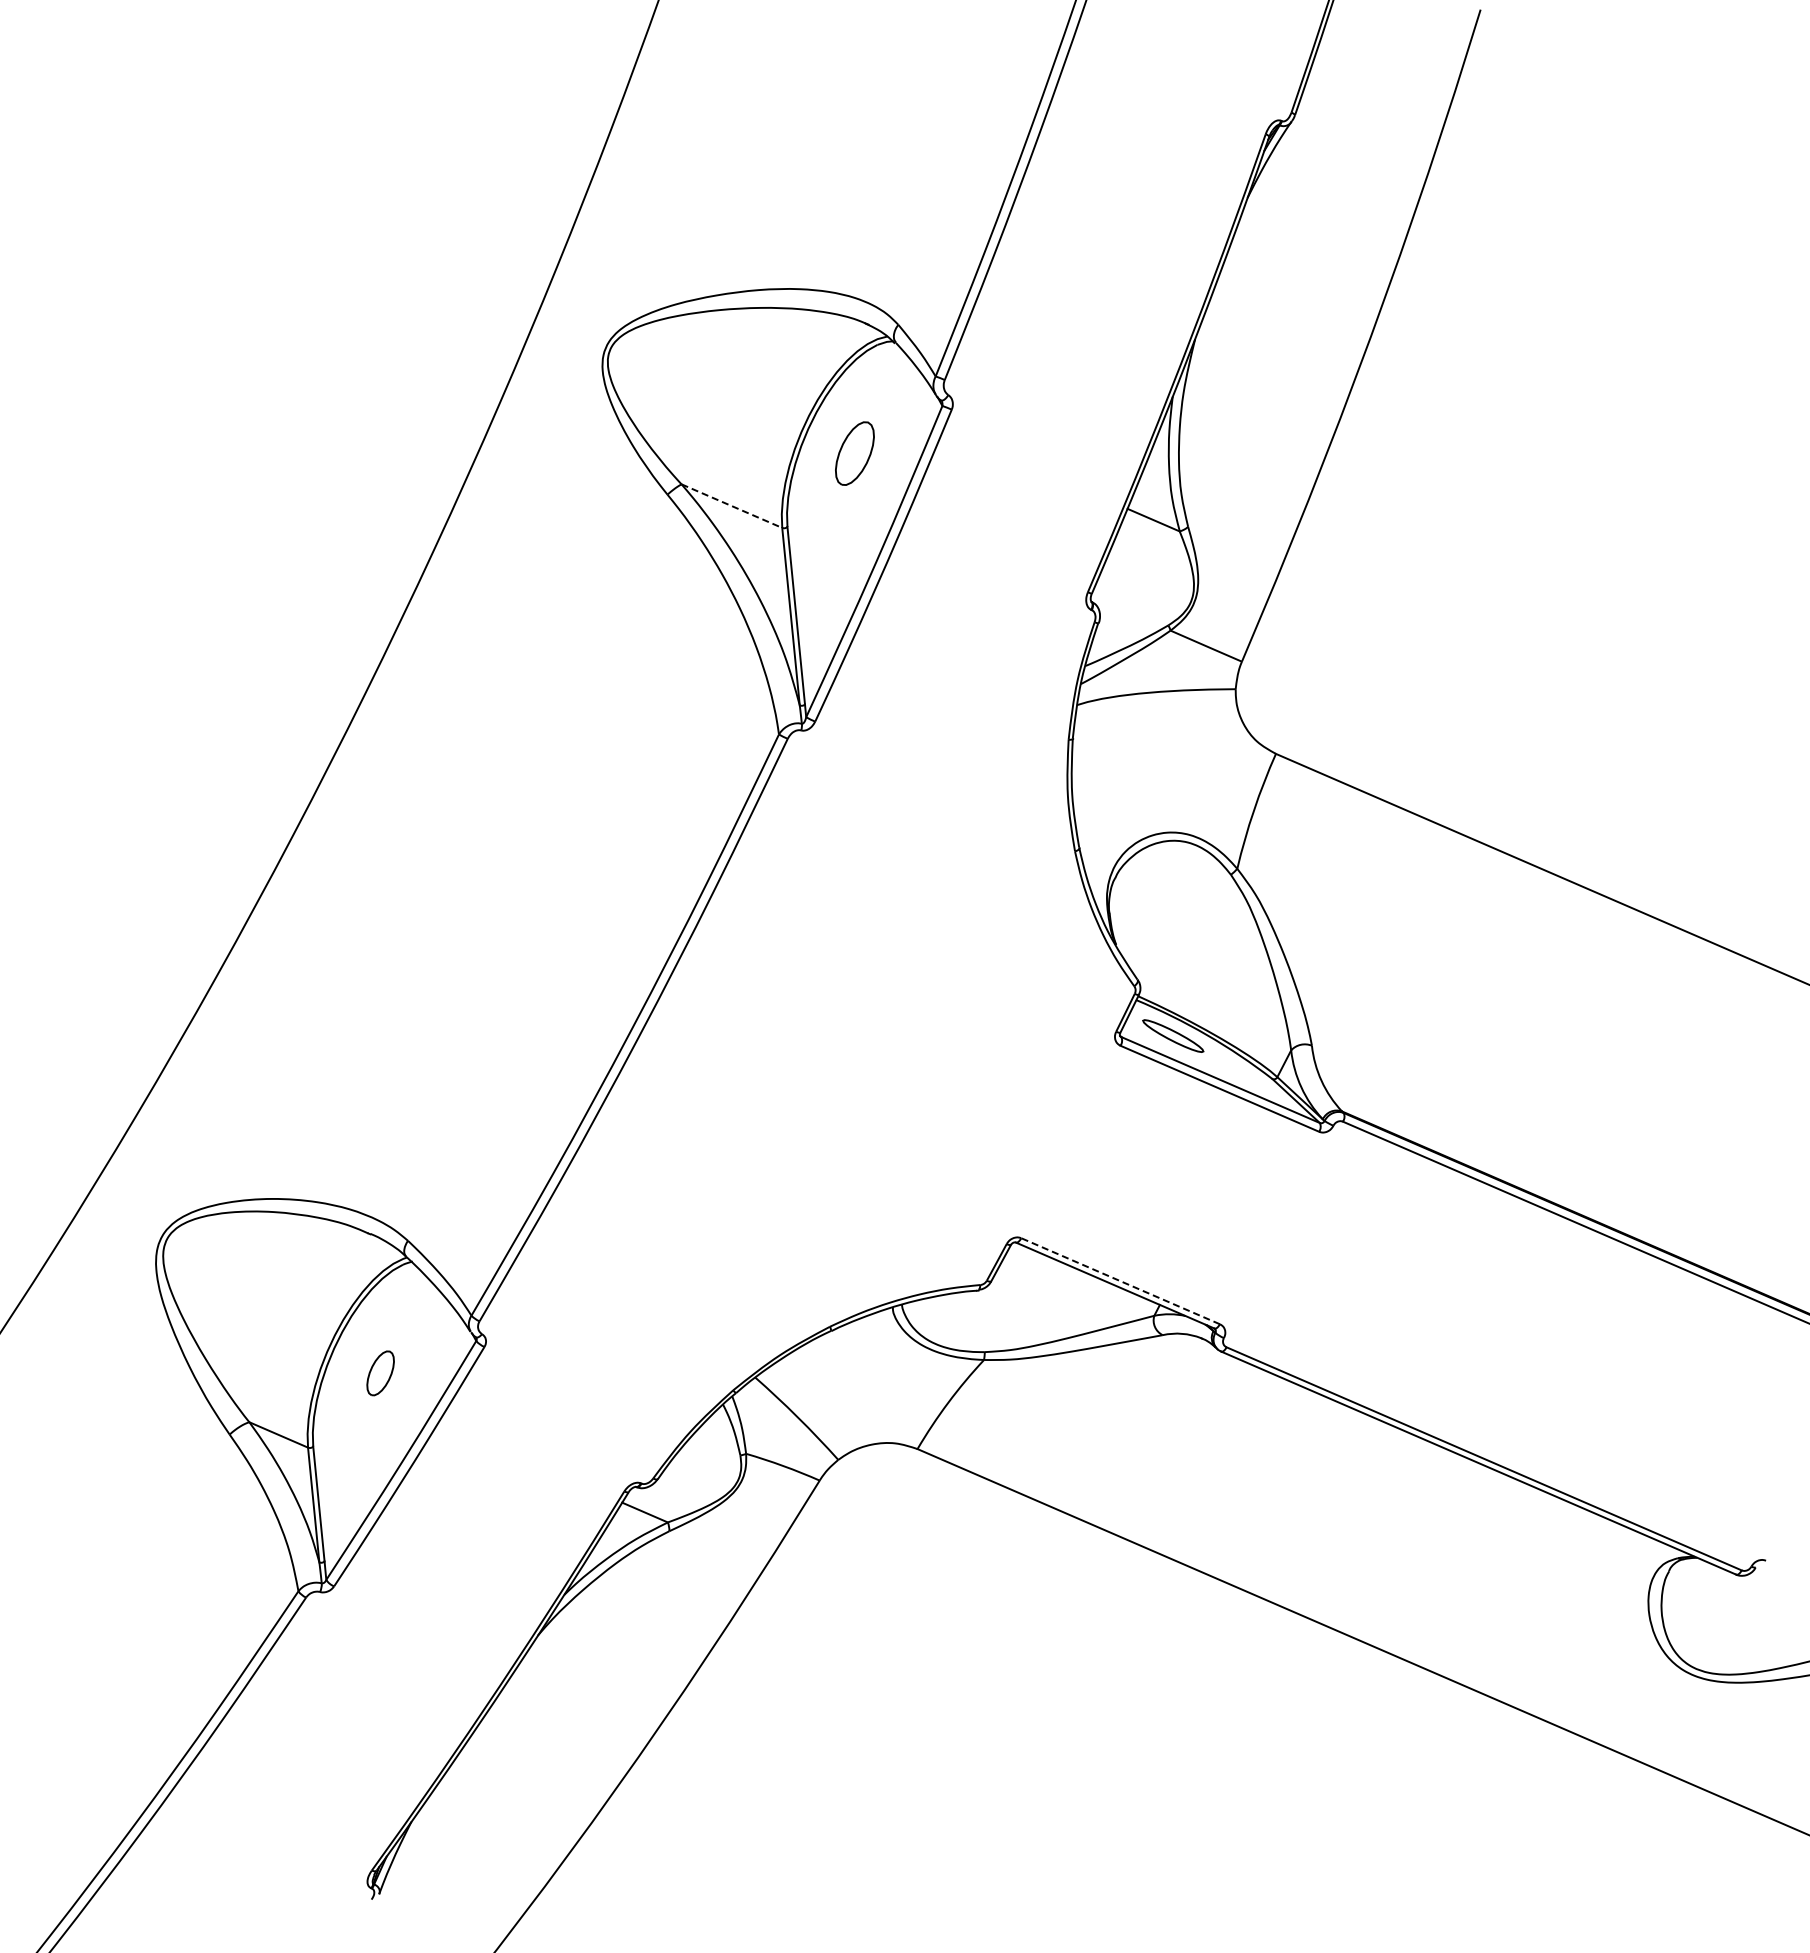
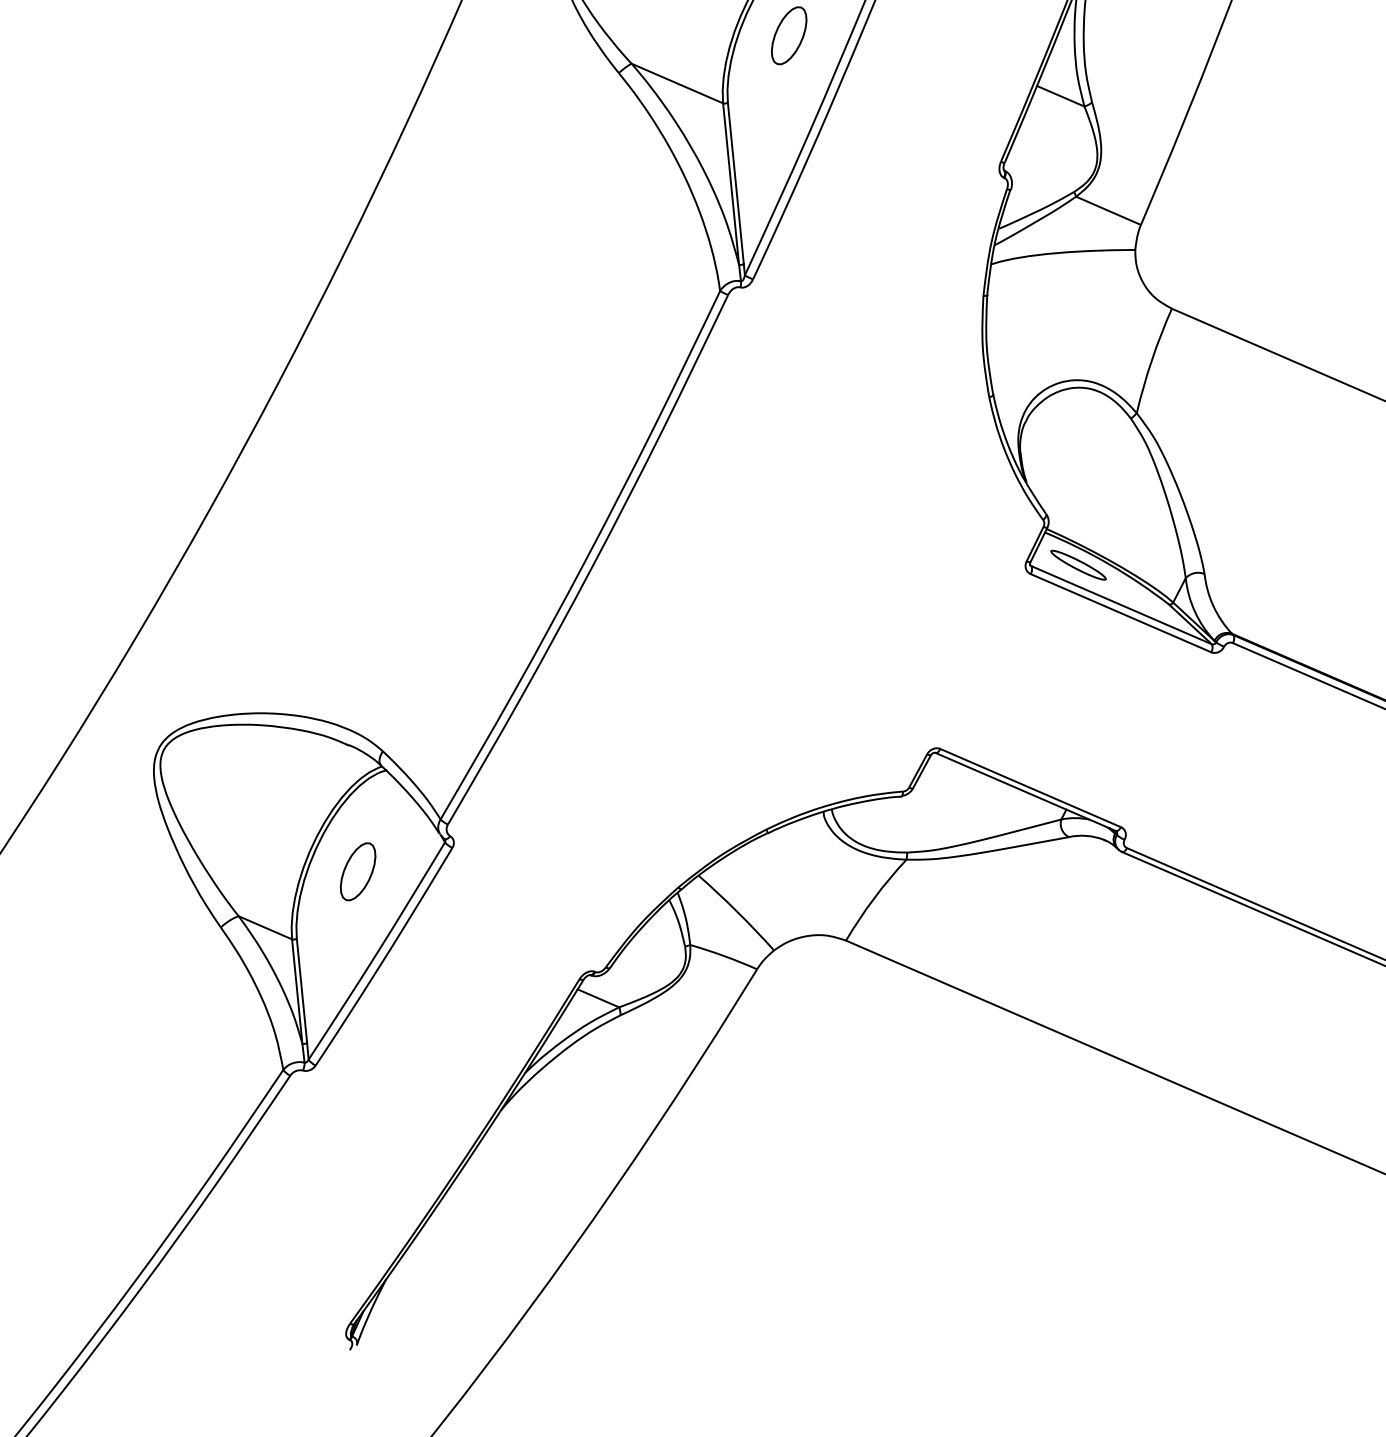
line: (731, 506) -> (676, 83), dashed -> solid
line: (1120, 1281) -> (1030, 788), dashed -> solid
part: (380, 1373) -> (357, 871), size x1.43

